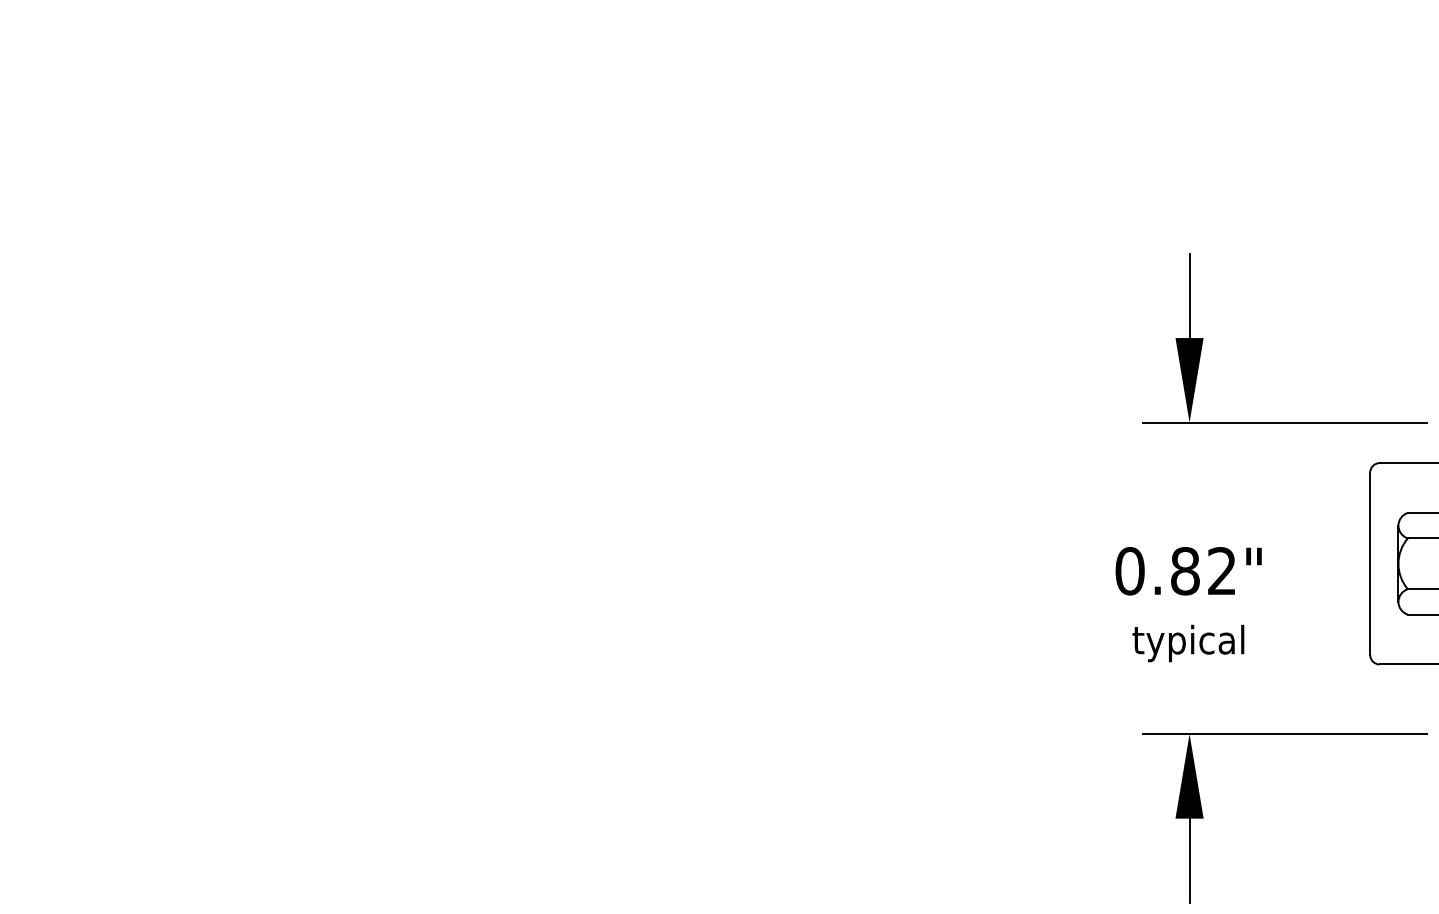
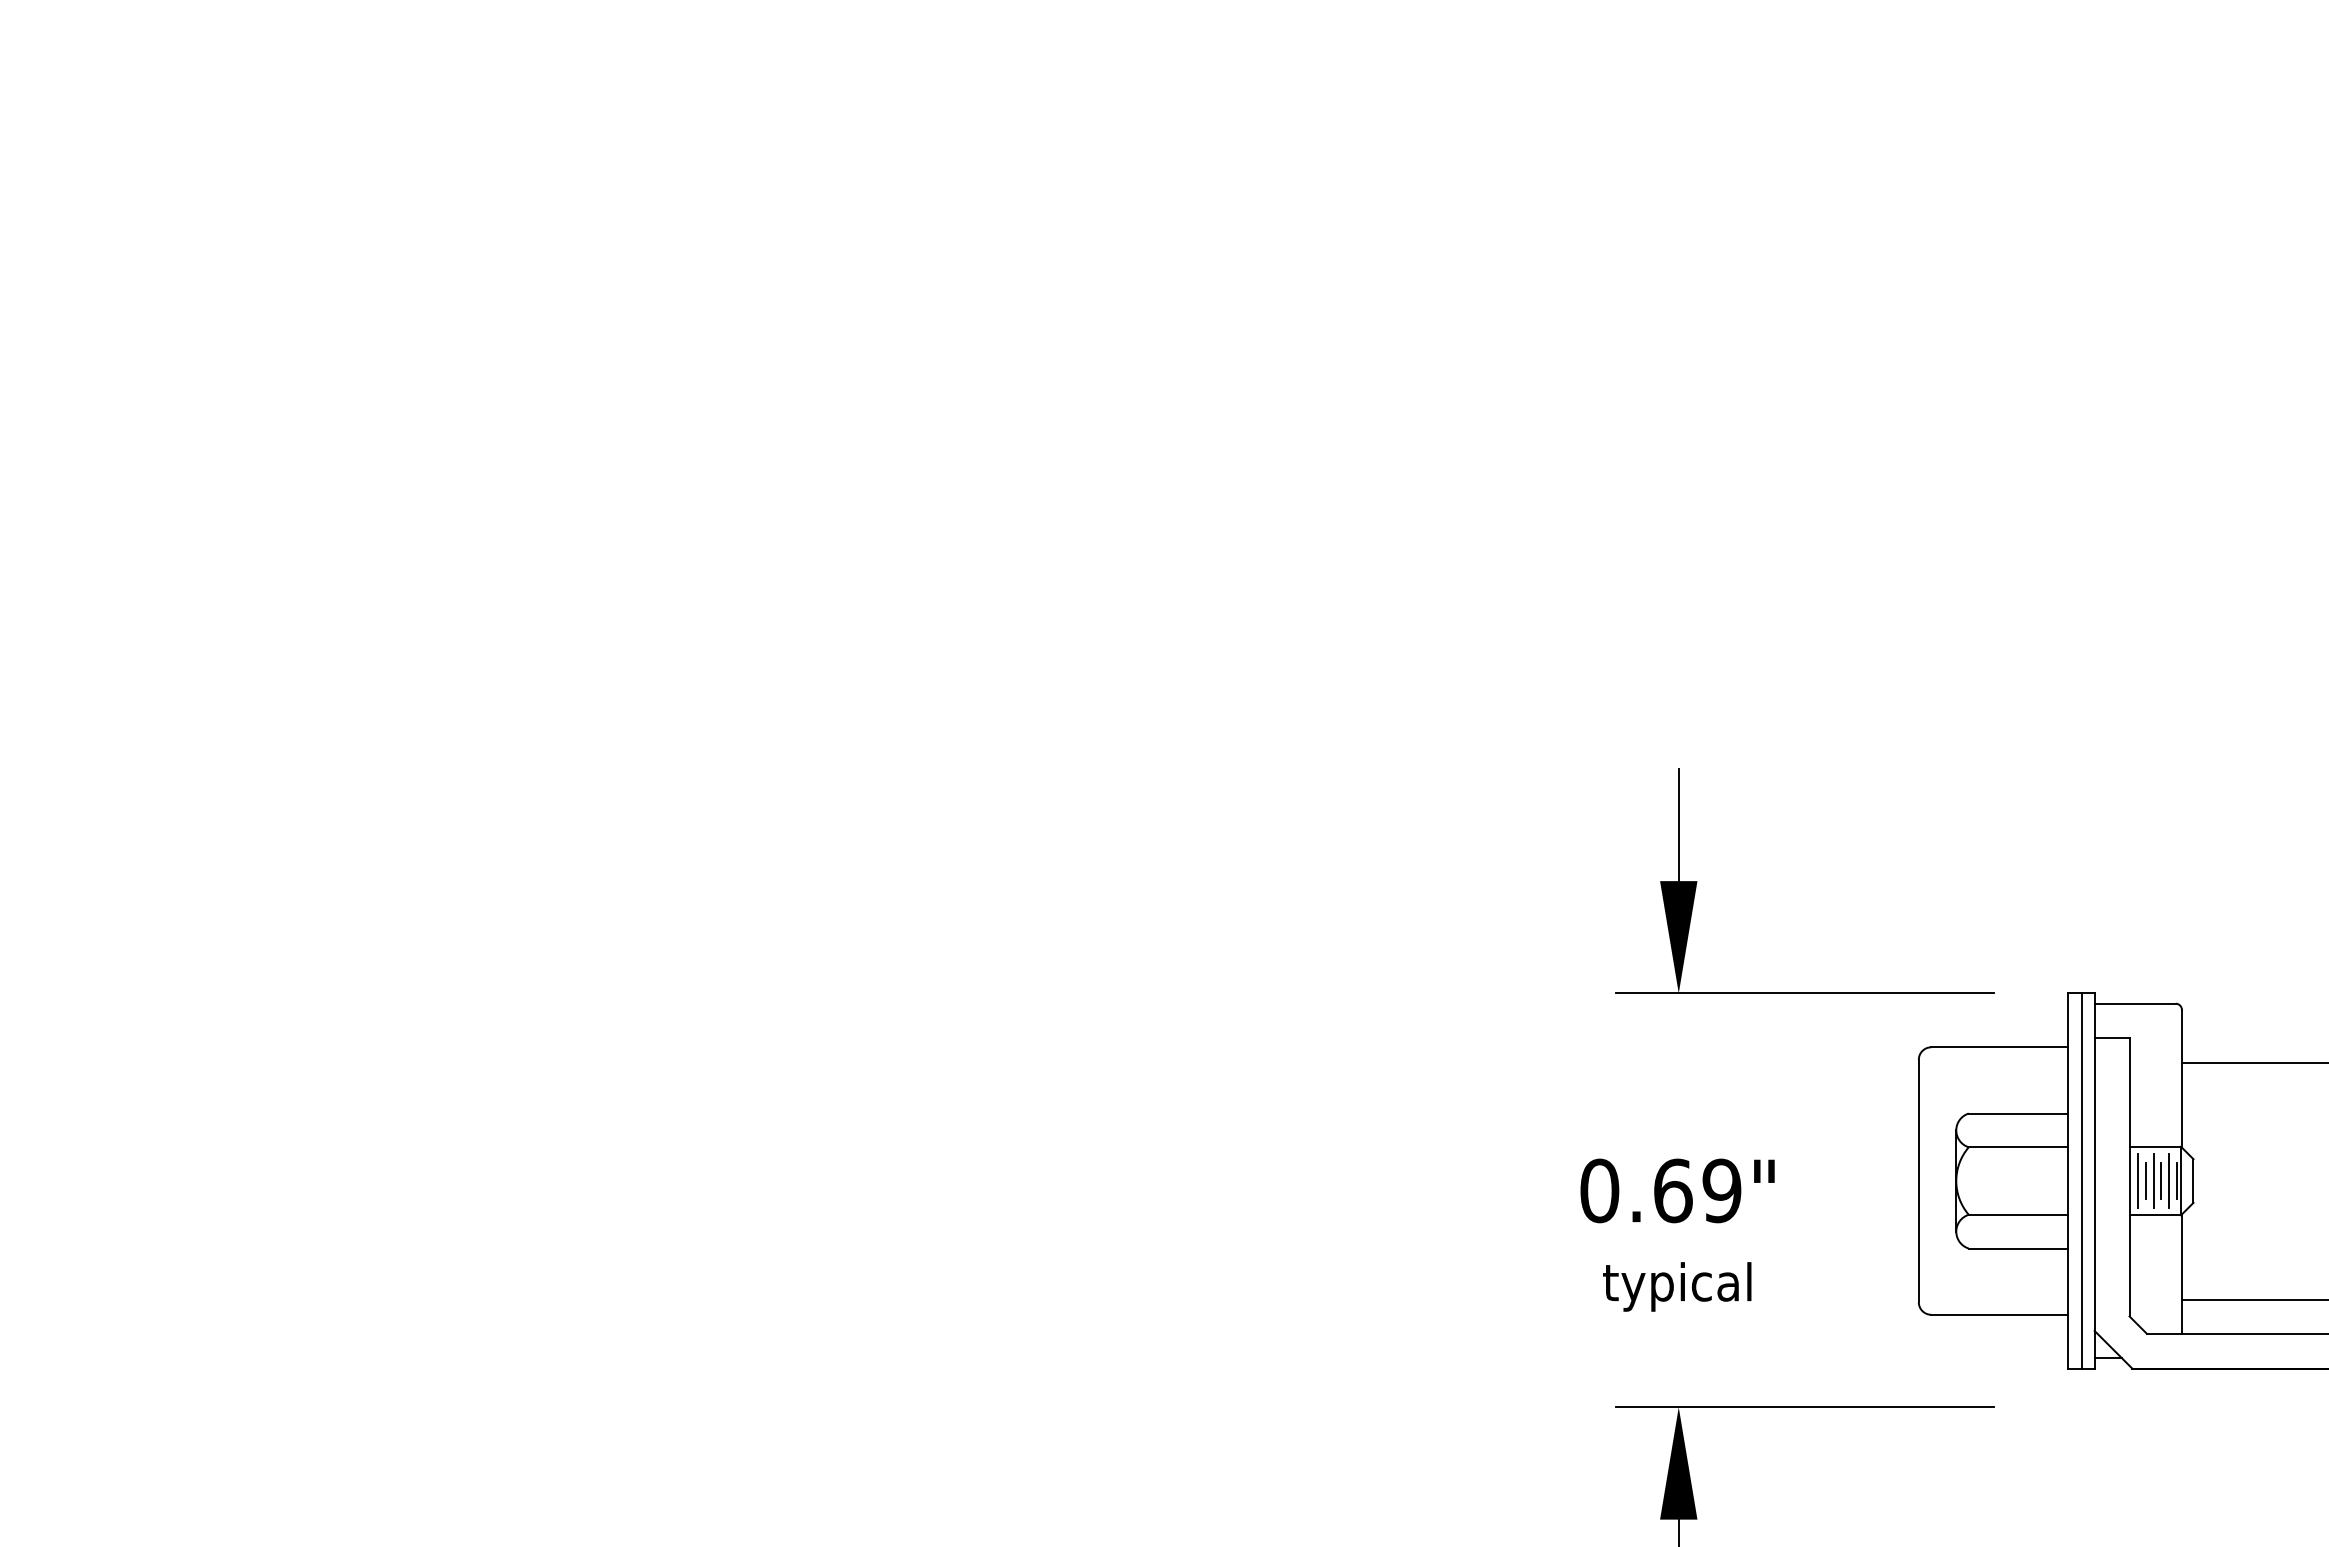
text: (1203, 570) -> (1697, 1190), 0.82" -> 0.69"

